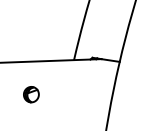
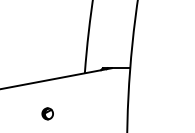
part: (31, 94) -> (47, 113), size x0.71

